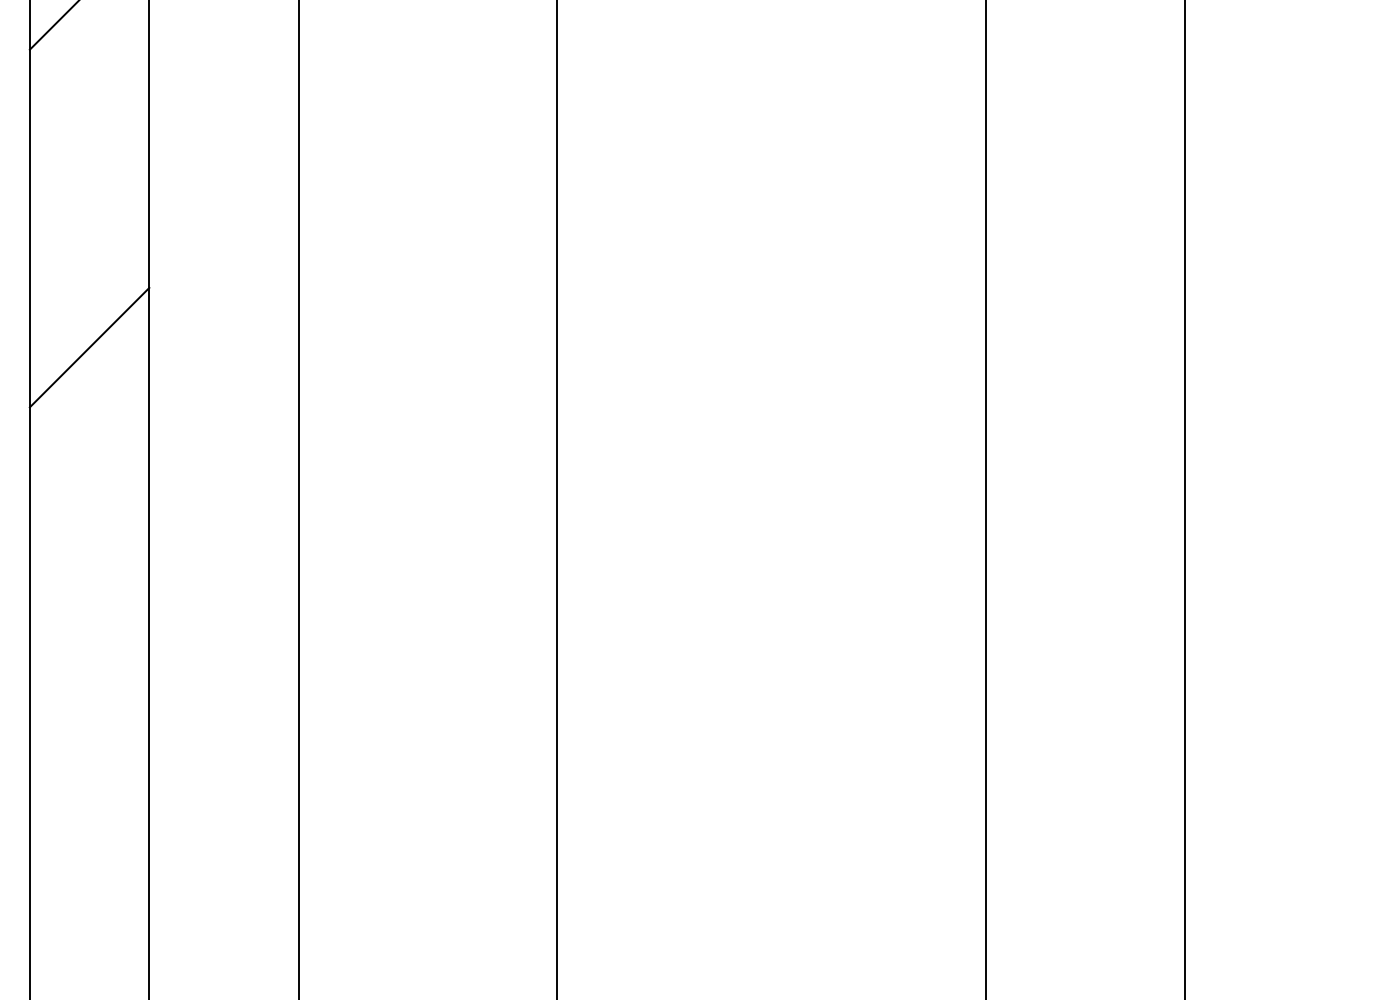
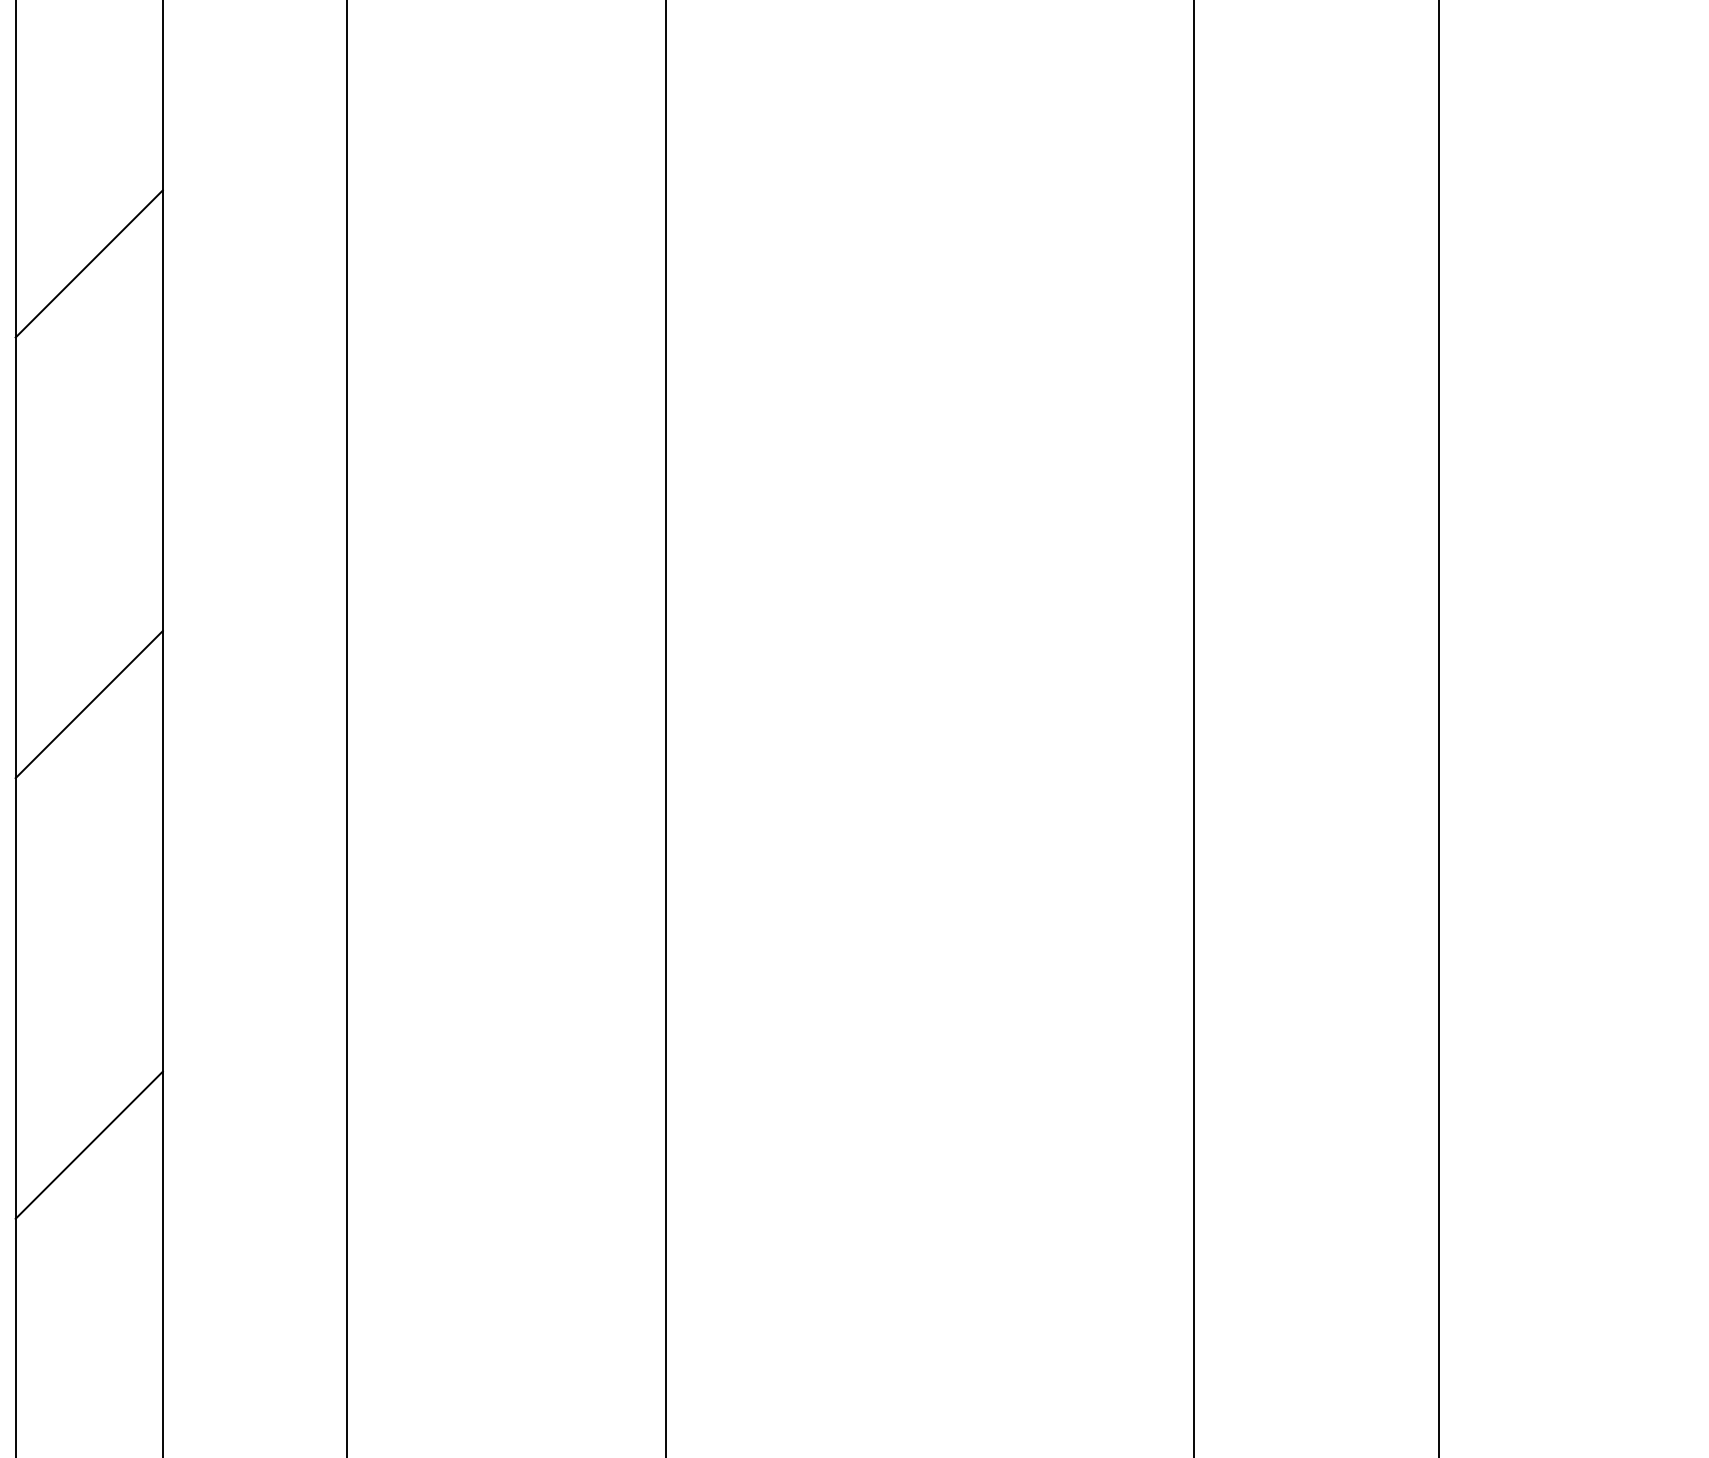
line: (88, 704) -> (88, 1144), added

